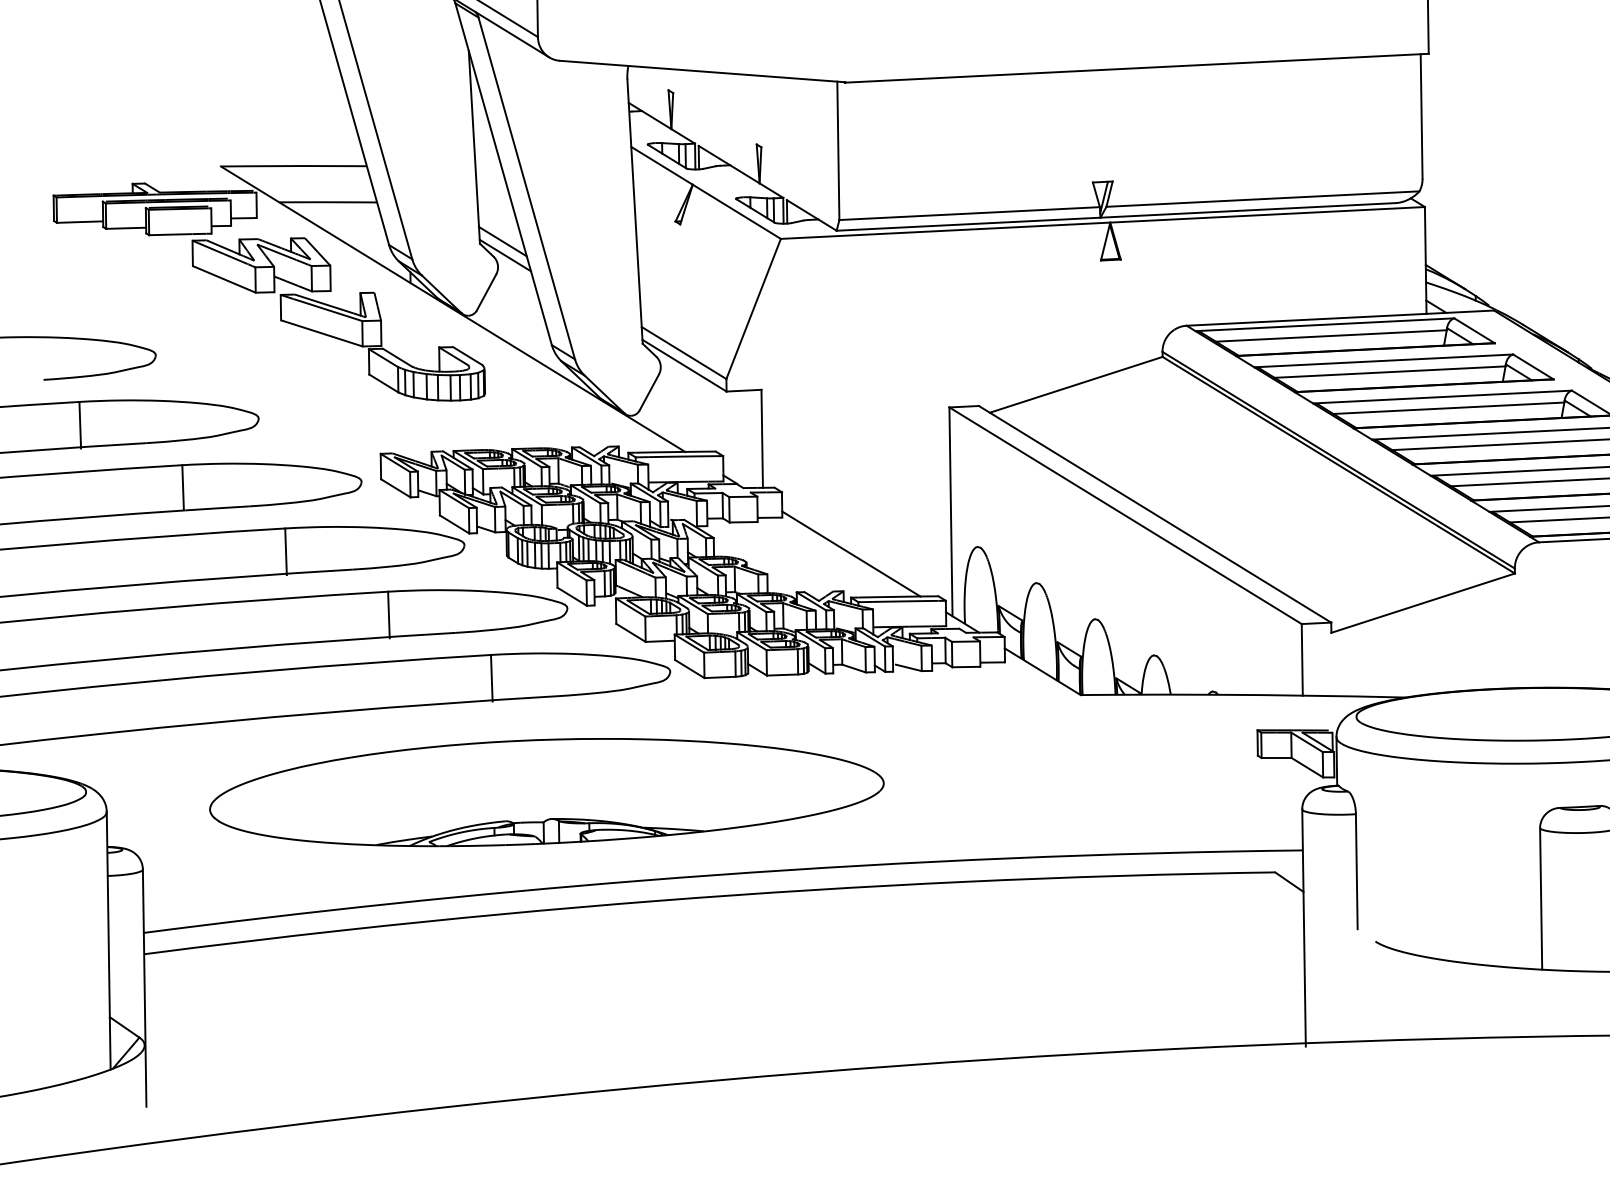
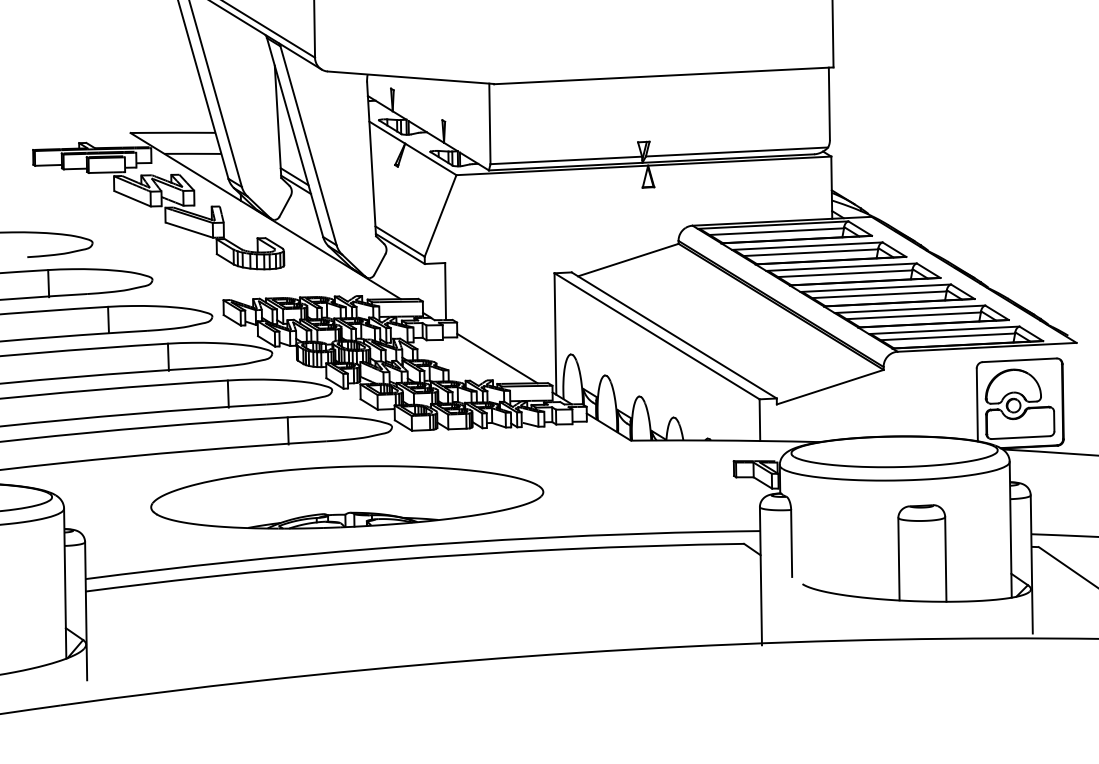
part: (547, 792) -> (347, 497), moved

